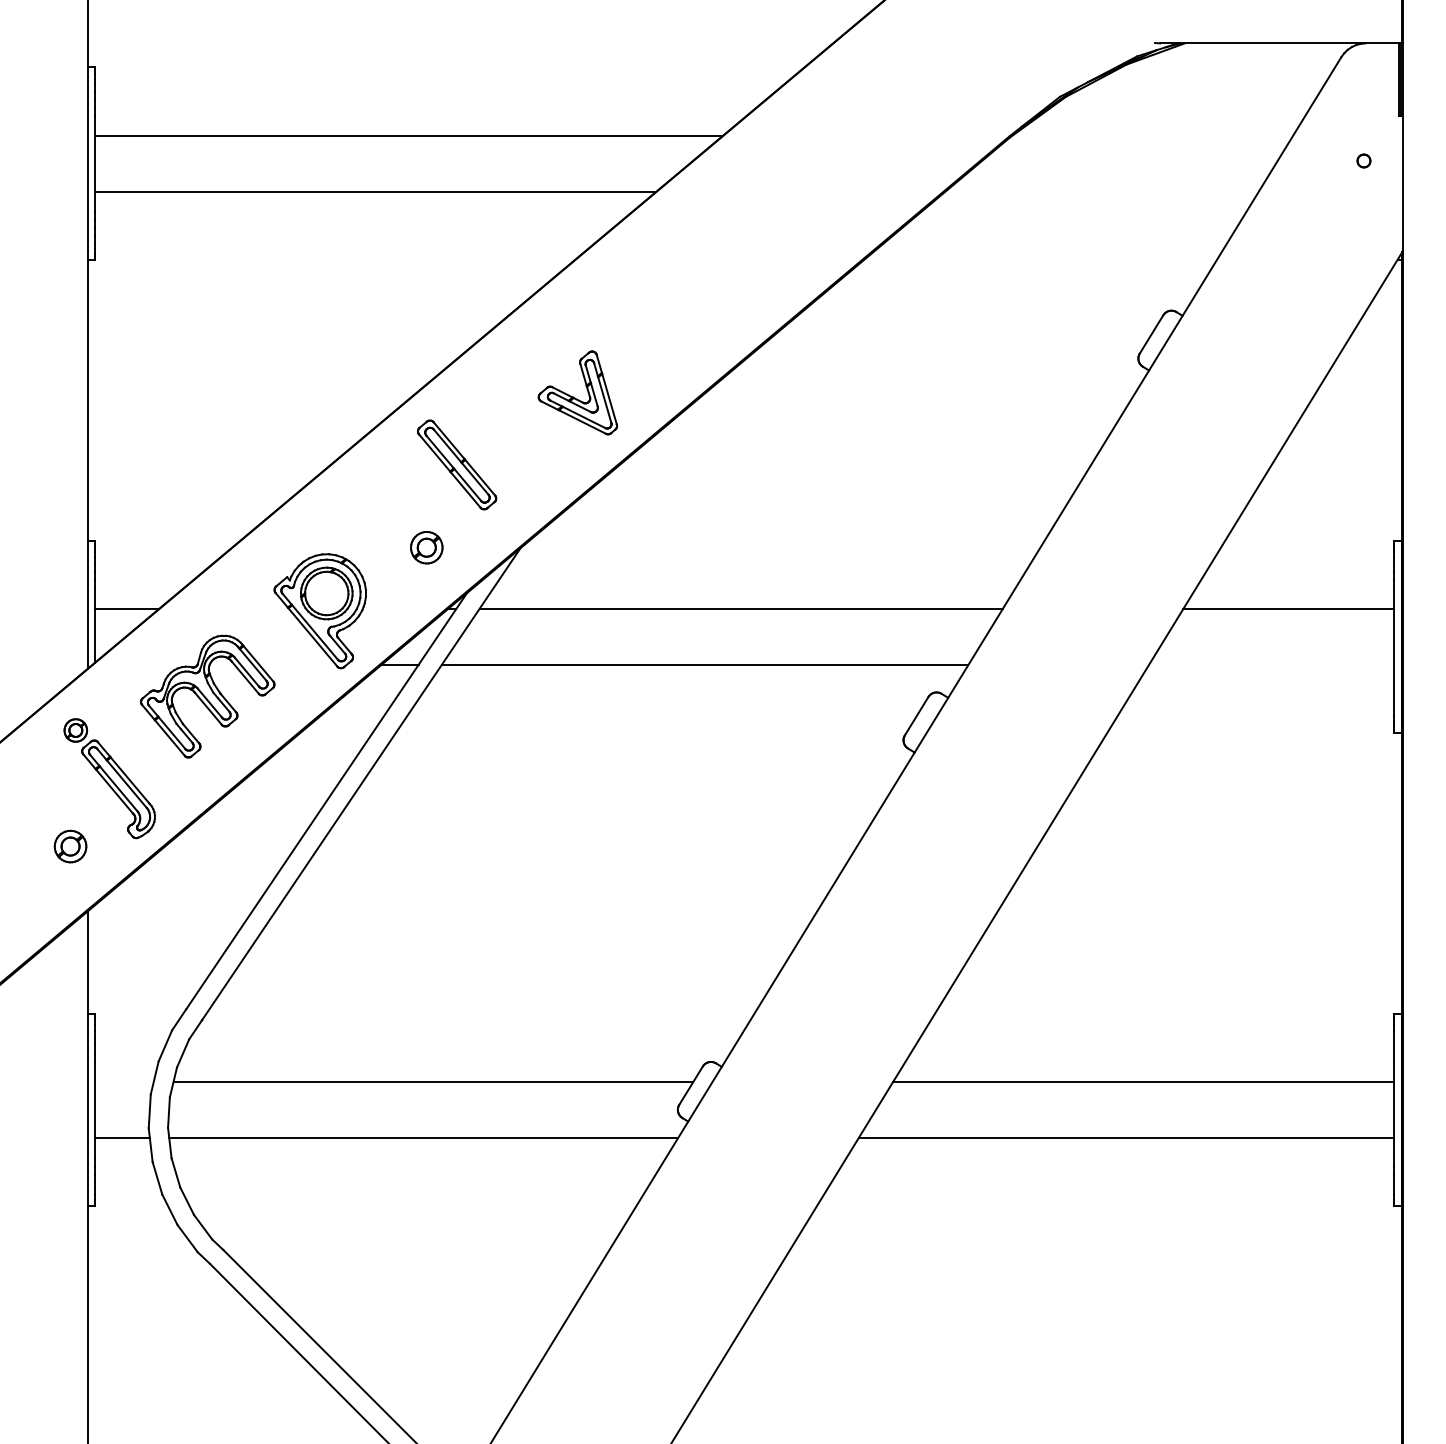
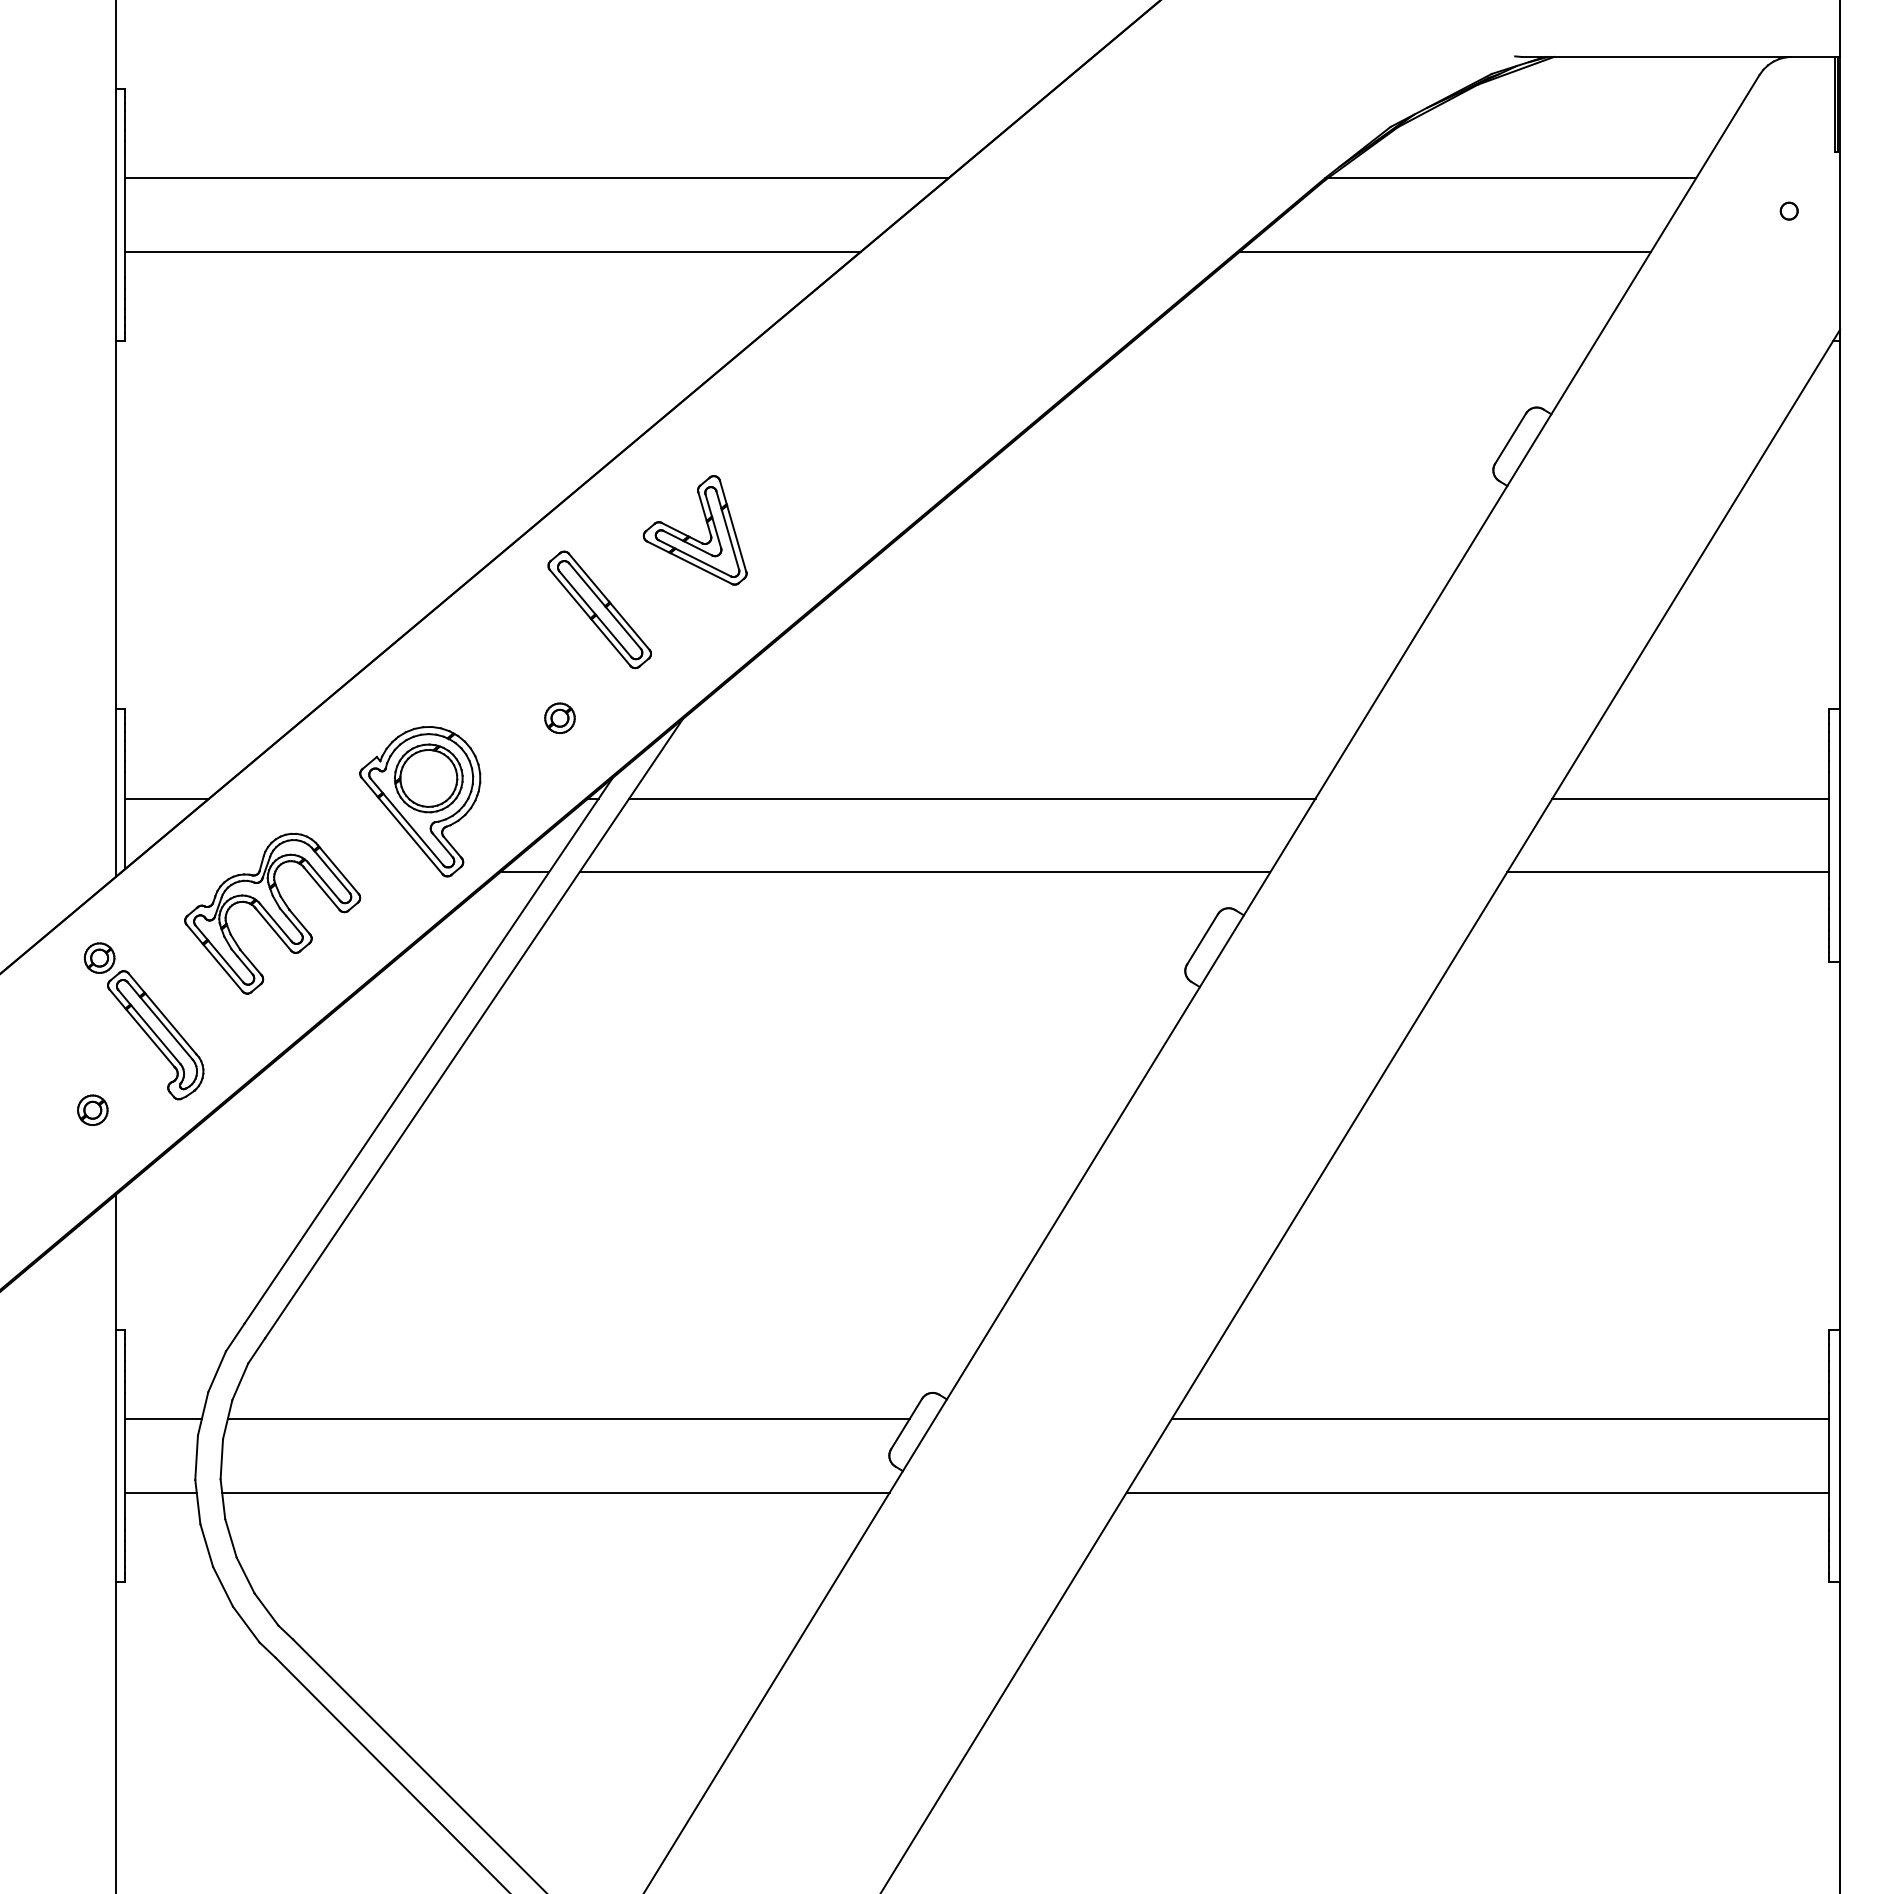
line: (1152, 135) -> (1512, 177), added
line: (1101, 191) -> (1445, 251), added
part: (575, 397) -> (691, 536), moved
part: (426, 547) -> (559, 717), size x0.71
line: (1271, 665) -> (1668, 872), added
part: (70, 845) -> (92, 1109), size x0.71
line: (124, 1082) -> (163, 1419), added

